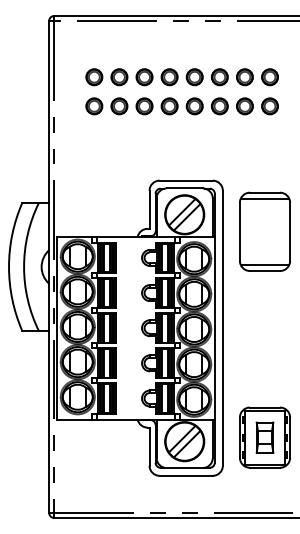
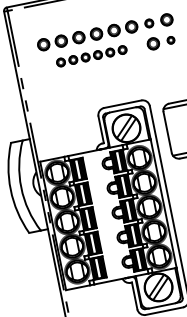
part: (244, 77) -> (149, 23), size x0.7
part: (156, 106) -> (91, 56), size x0.7
part: (269, 106) -> (170, 40), size x0.6

